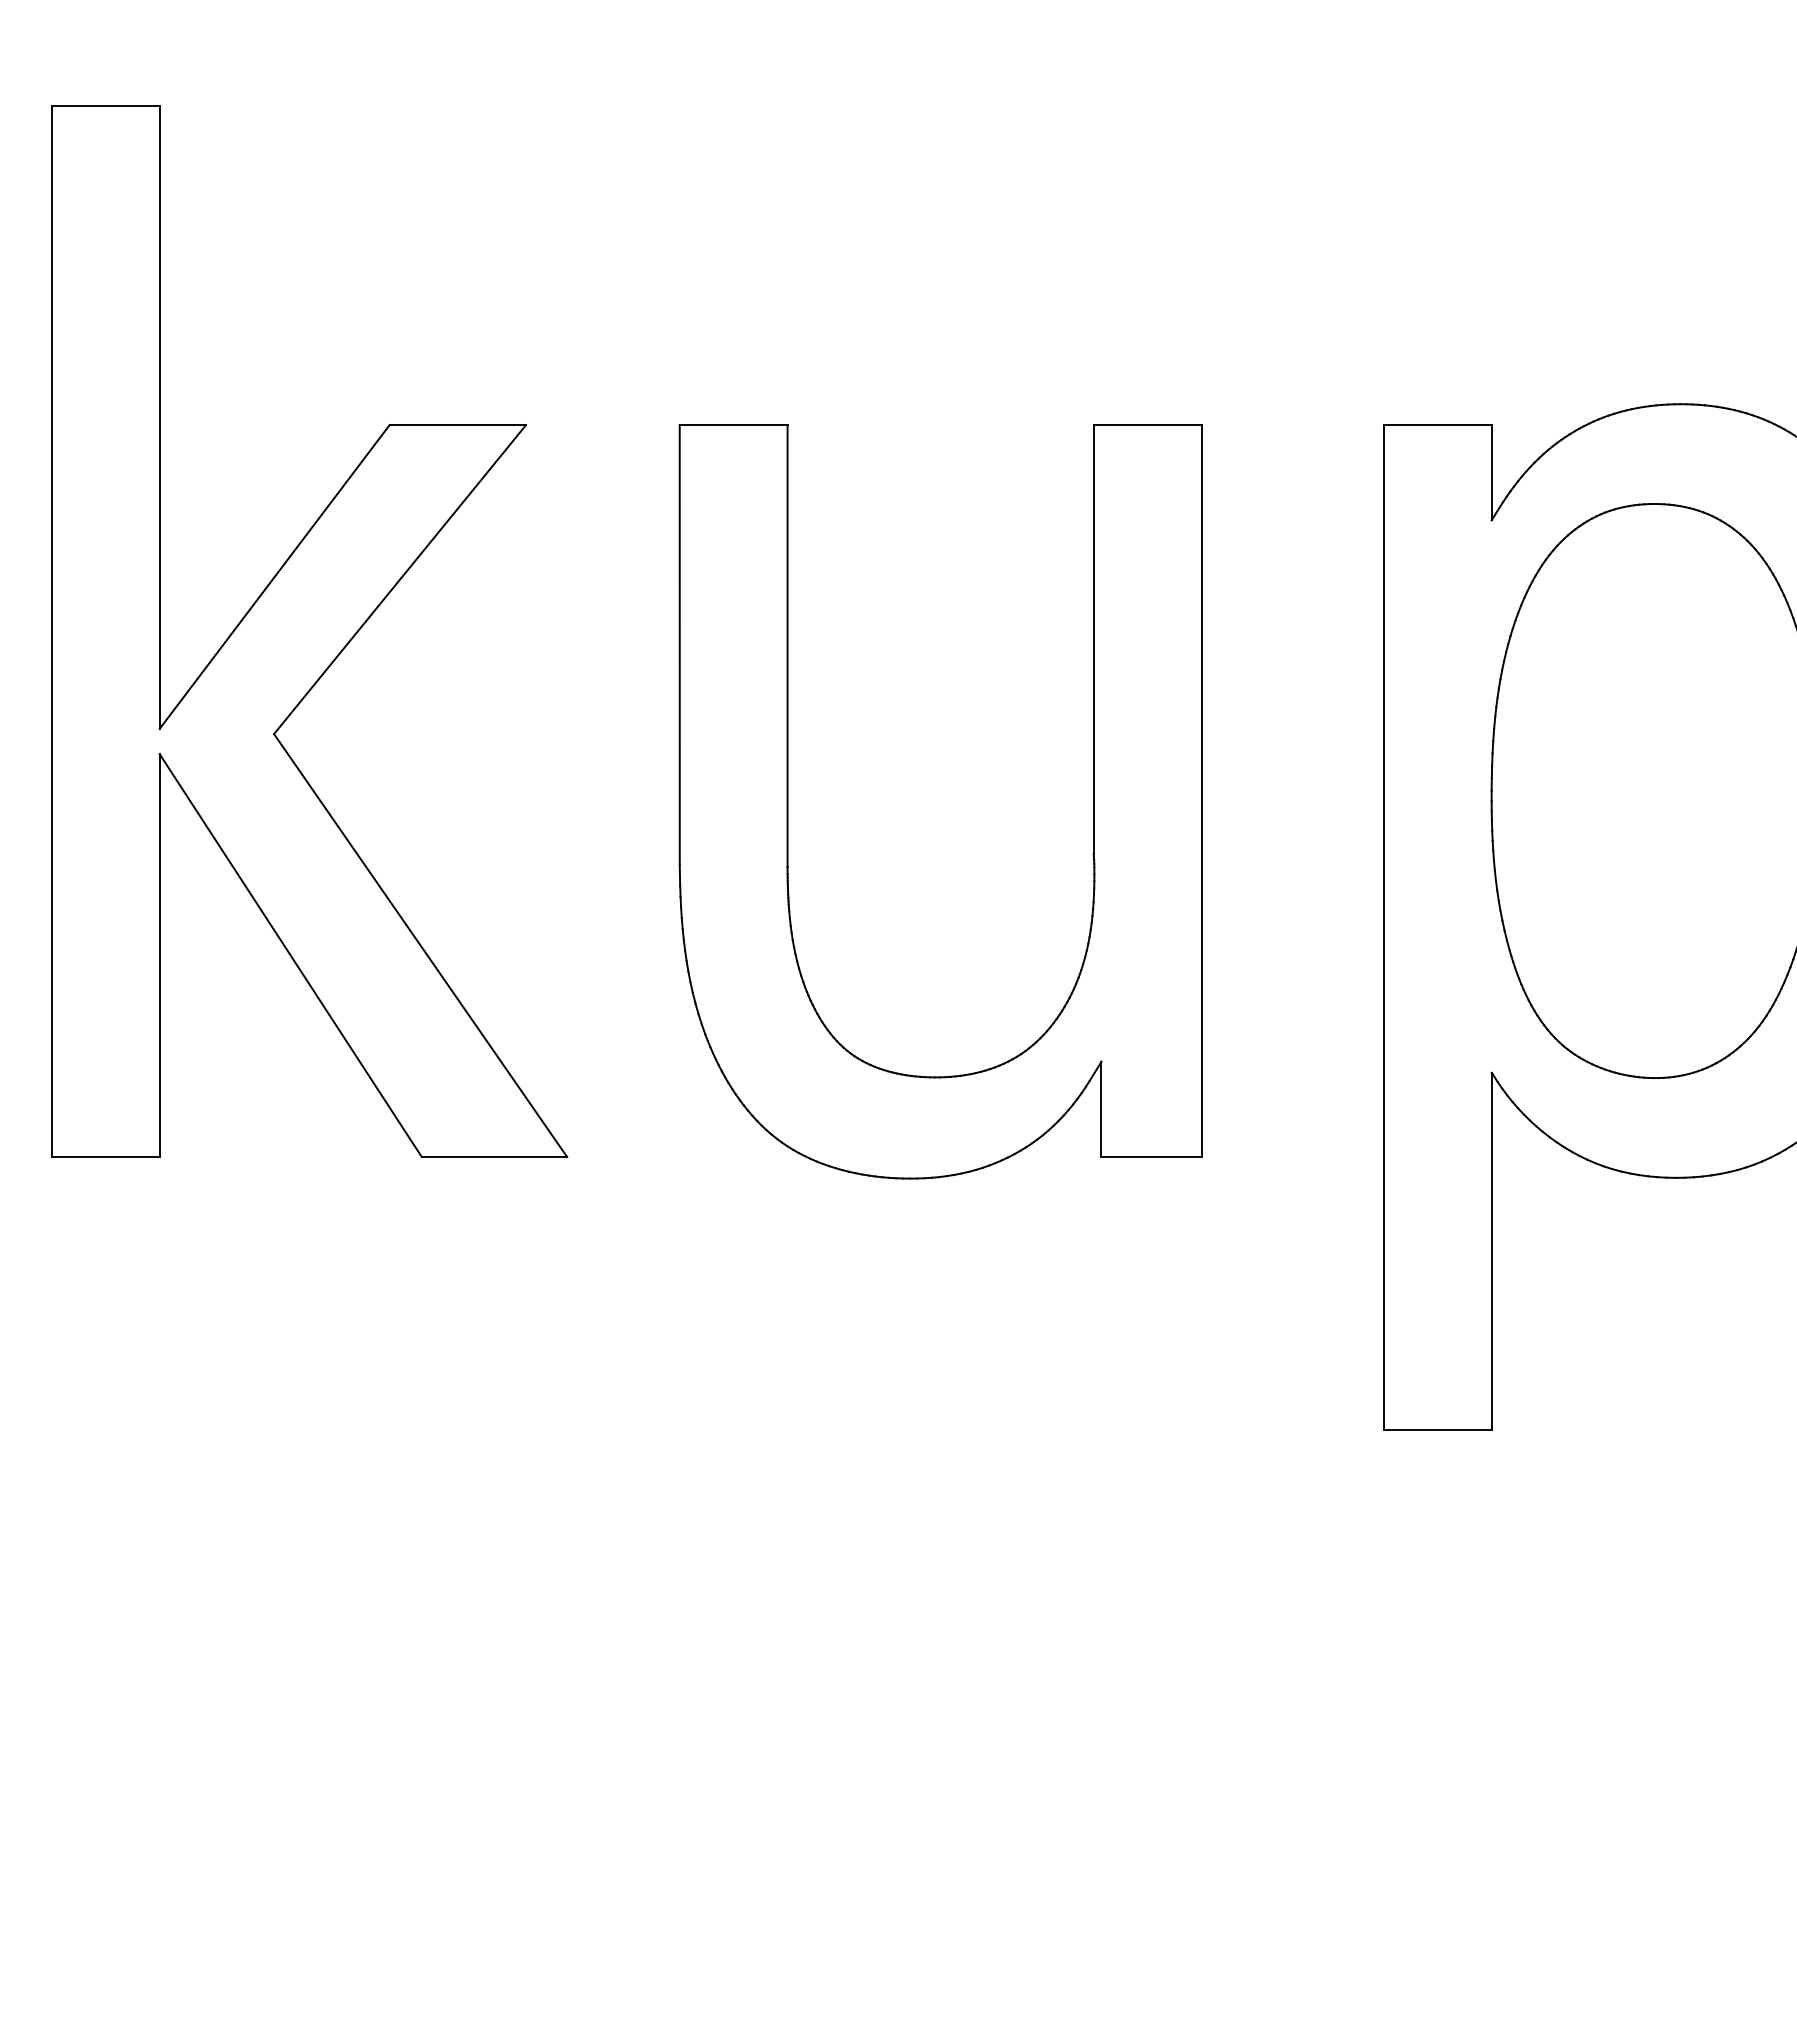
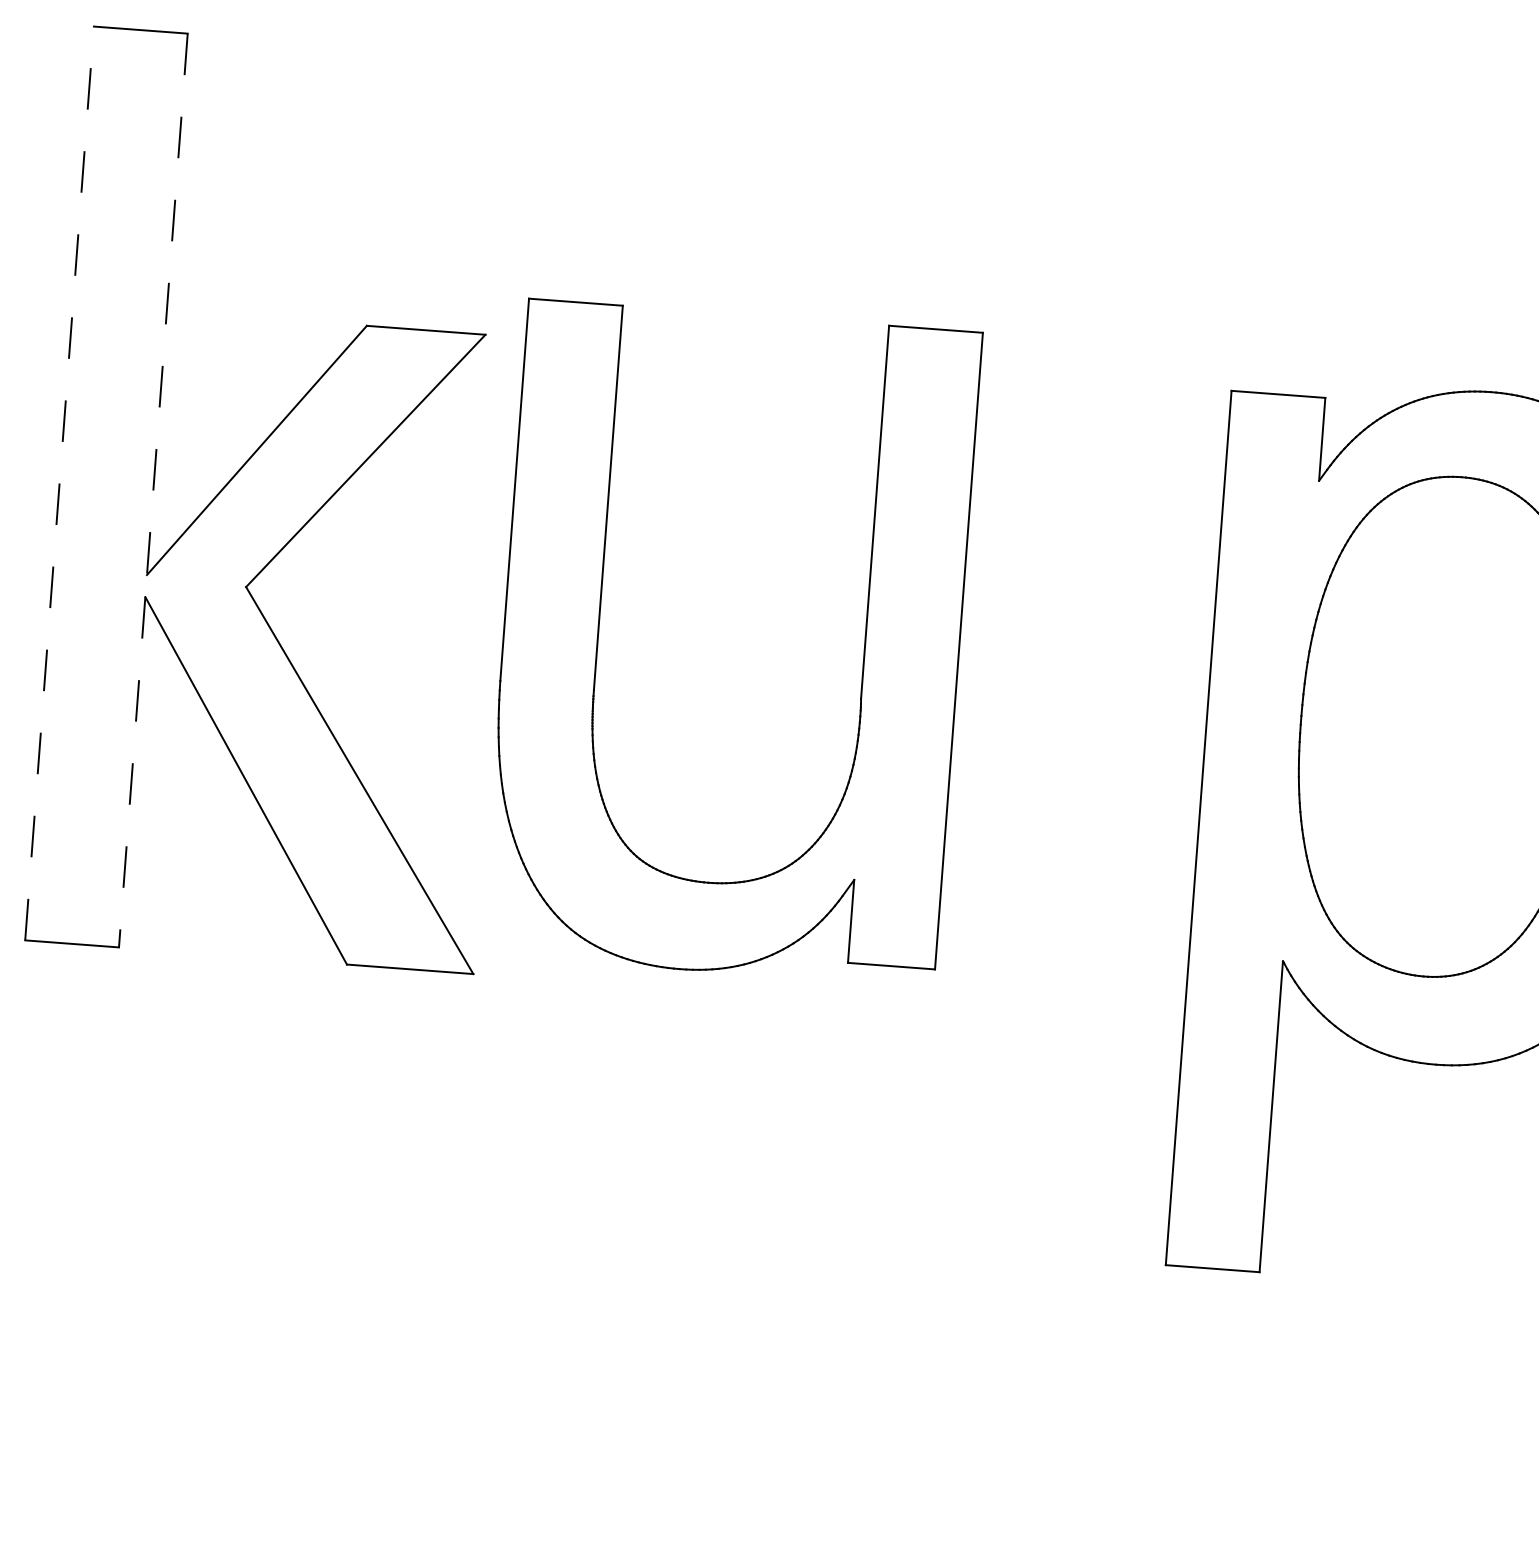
line: (159, 418) -> (167, 305), solid -> dashed
line: (51, 631) -> (59, 483), solid -> dashed
part: (788, 801) -> (599, 633), moved
line: (159, 956) -> (131, 773), solid -> dashed

